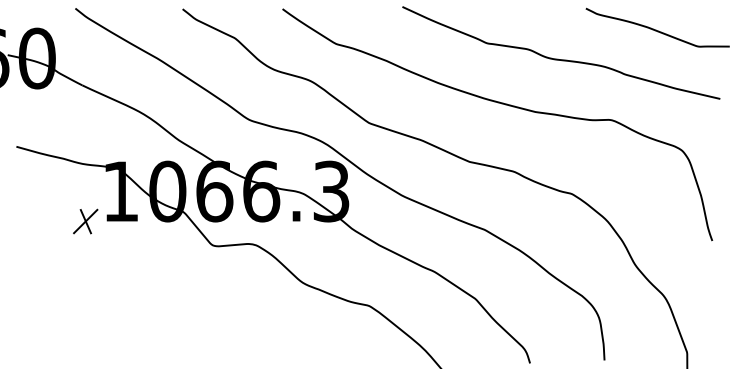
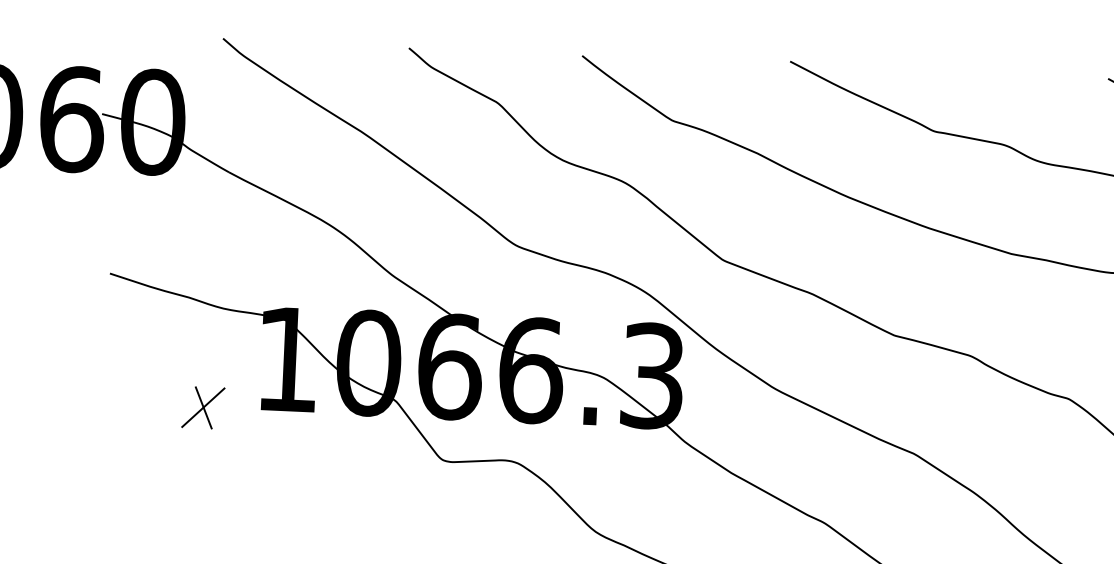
part: (85, 221) -> (203, 407), moved

